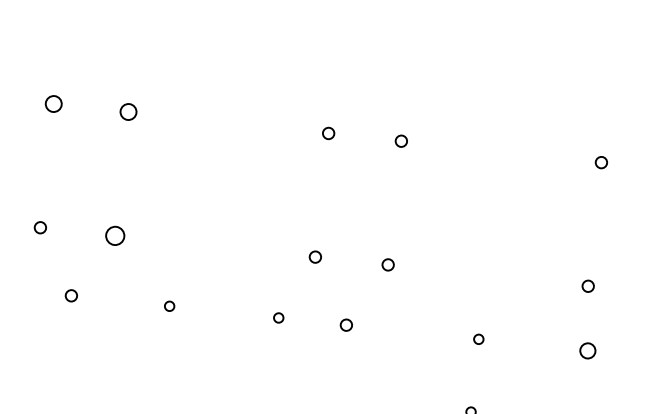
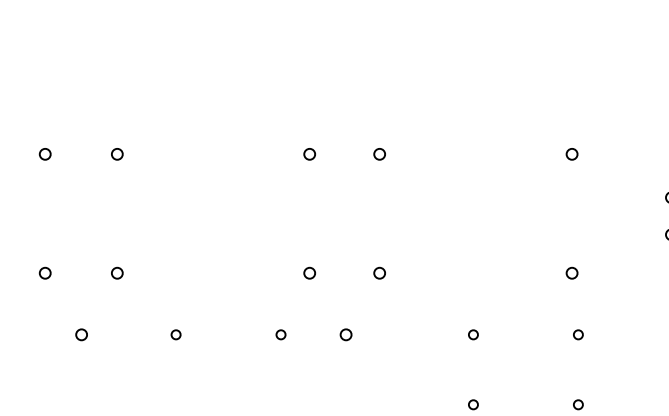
circle: (52, 104) -> (44, 154), size x0.71
circle: (128, 112) -> (117, 154), size x0.71
circle: (115, 234) -> (117, 272), size x0.62
circle: (588, 350) -> (578, 334), size x0.62

